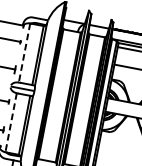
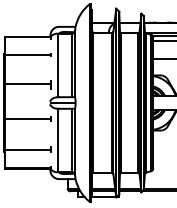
line: (24, 53) -> (57, 65), dashed -> solid
line: (10, 122) -> (57, 140), dashed -> solid

